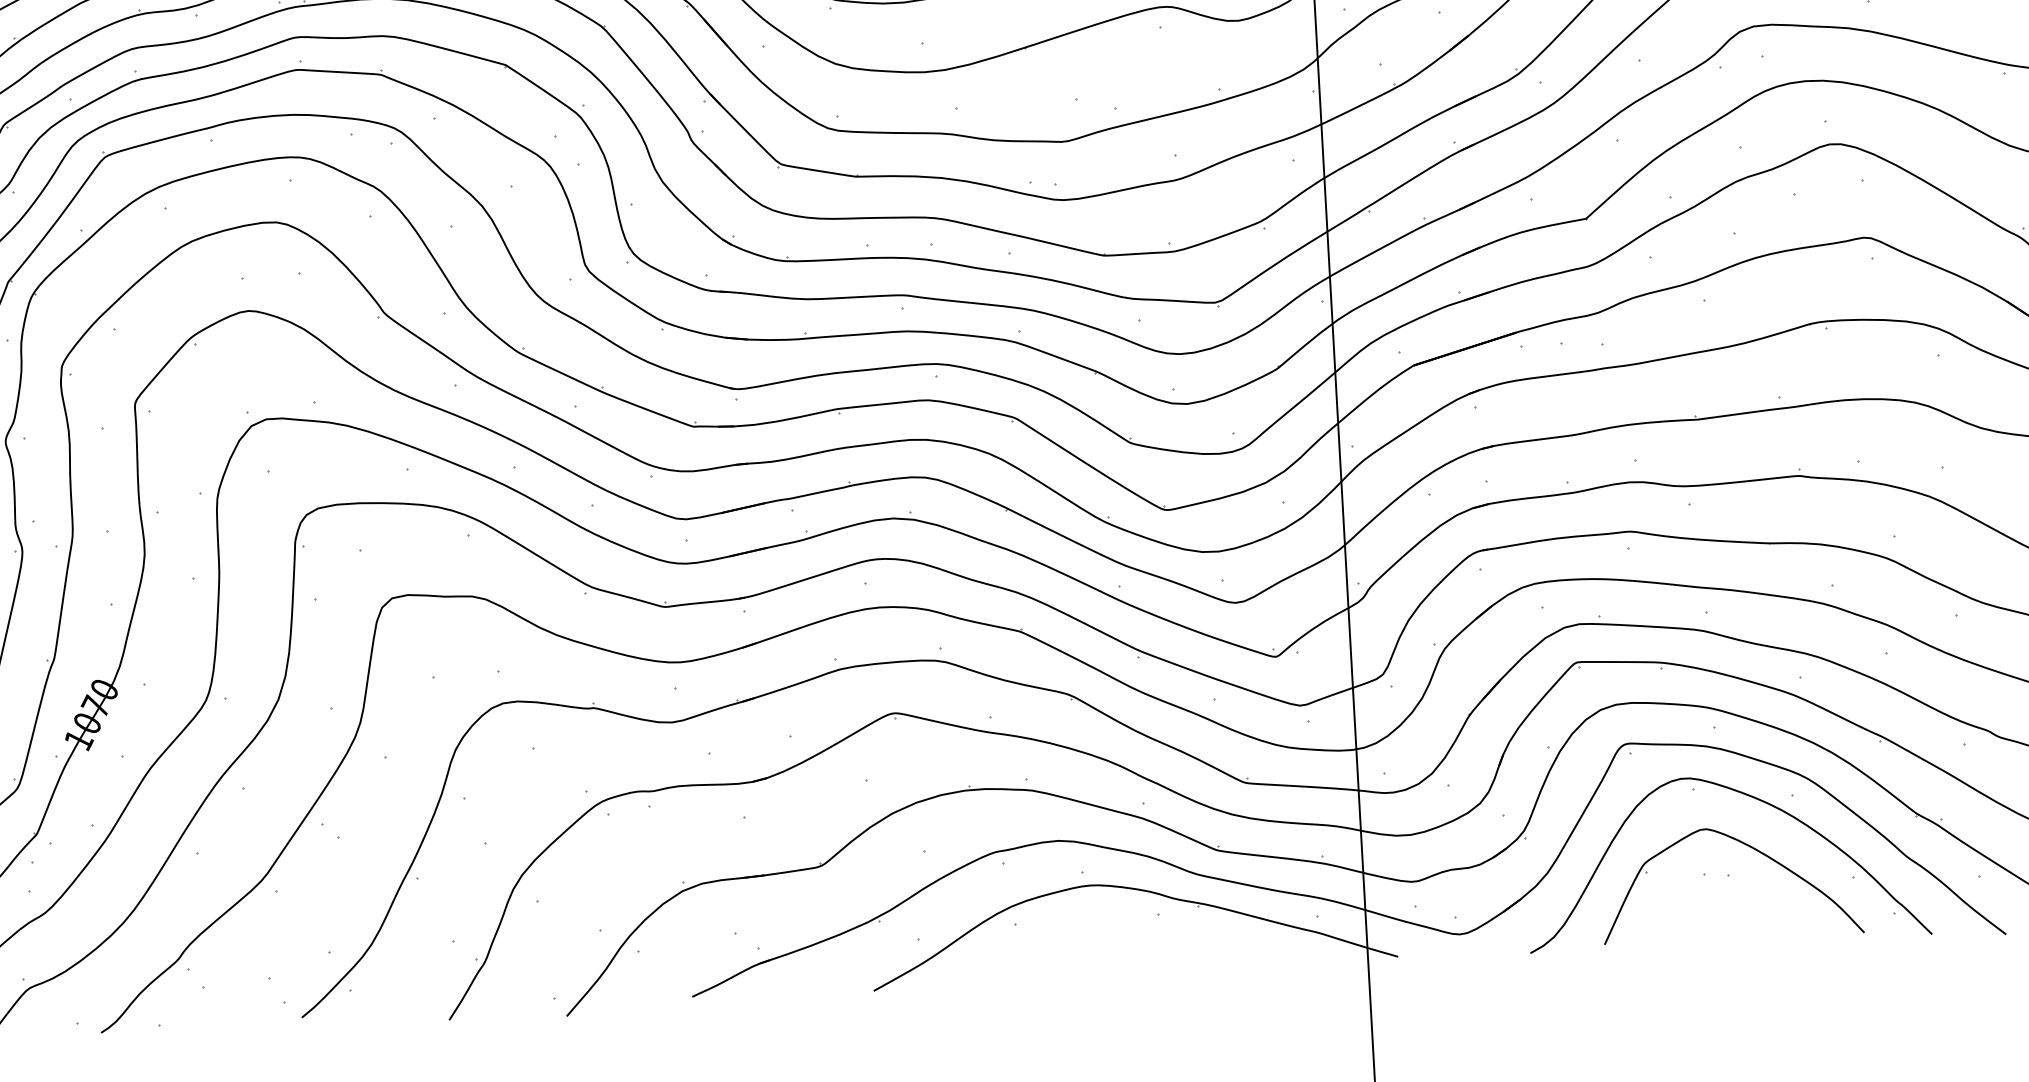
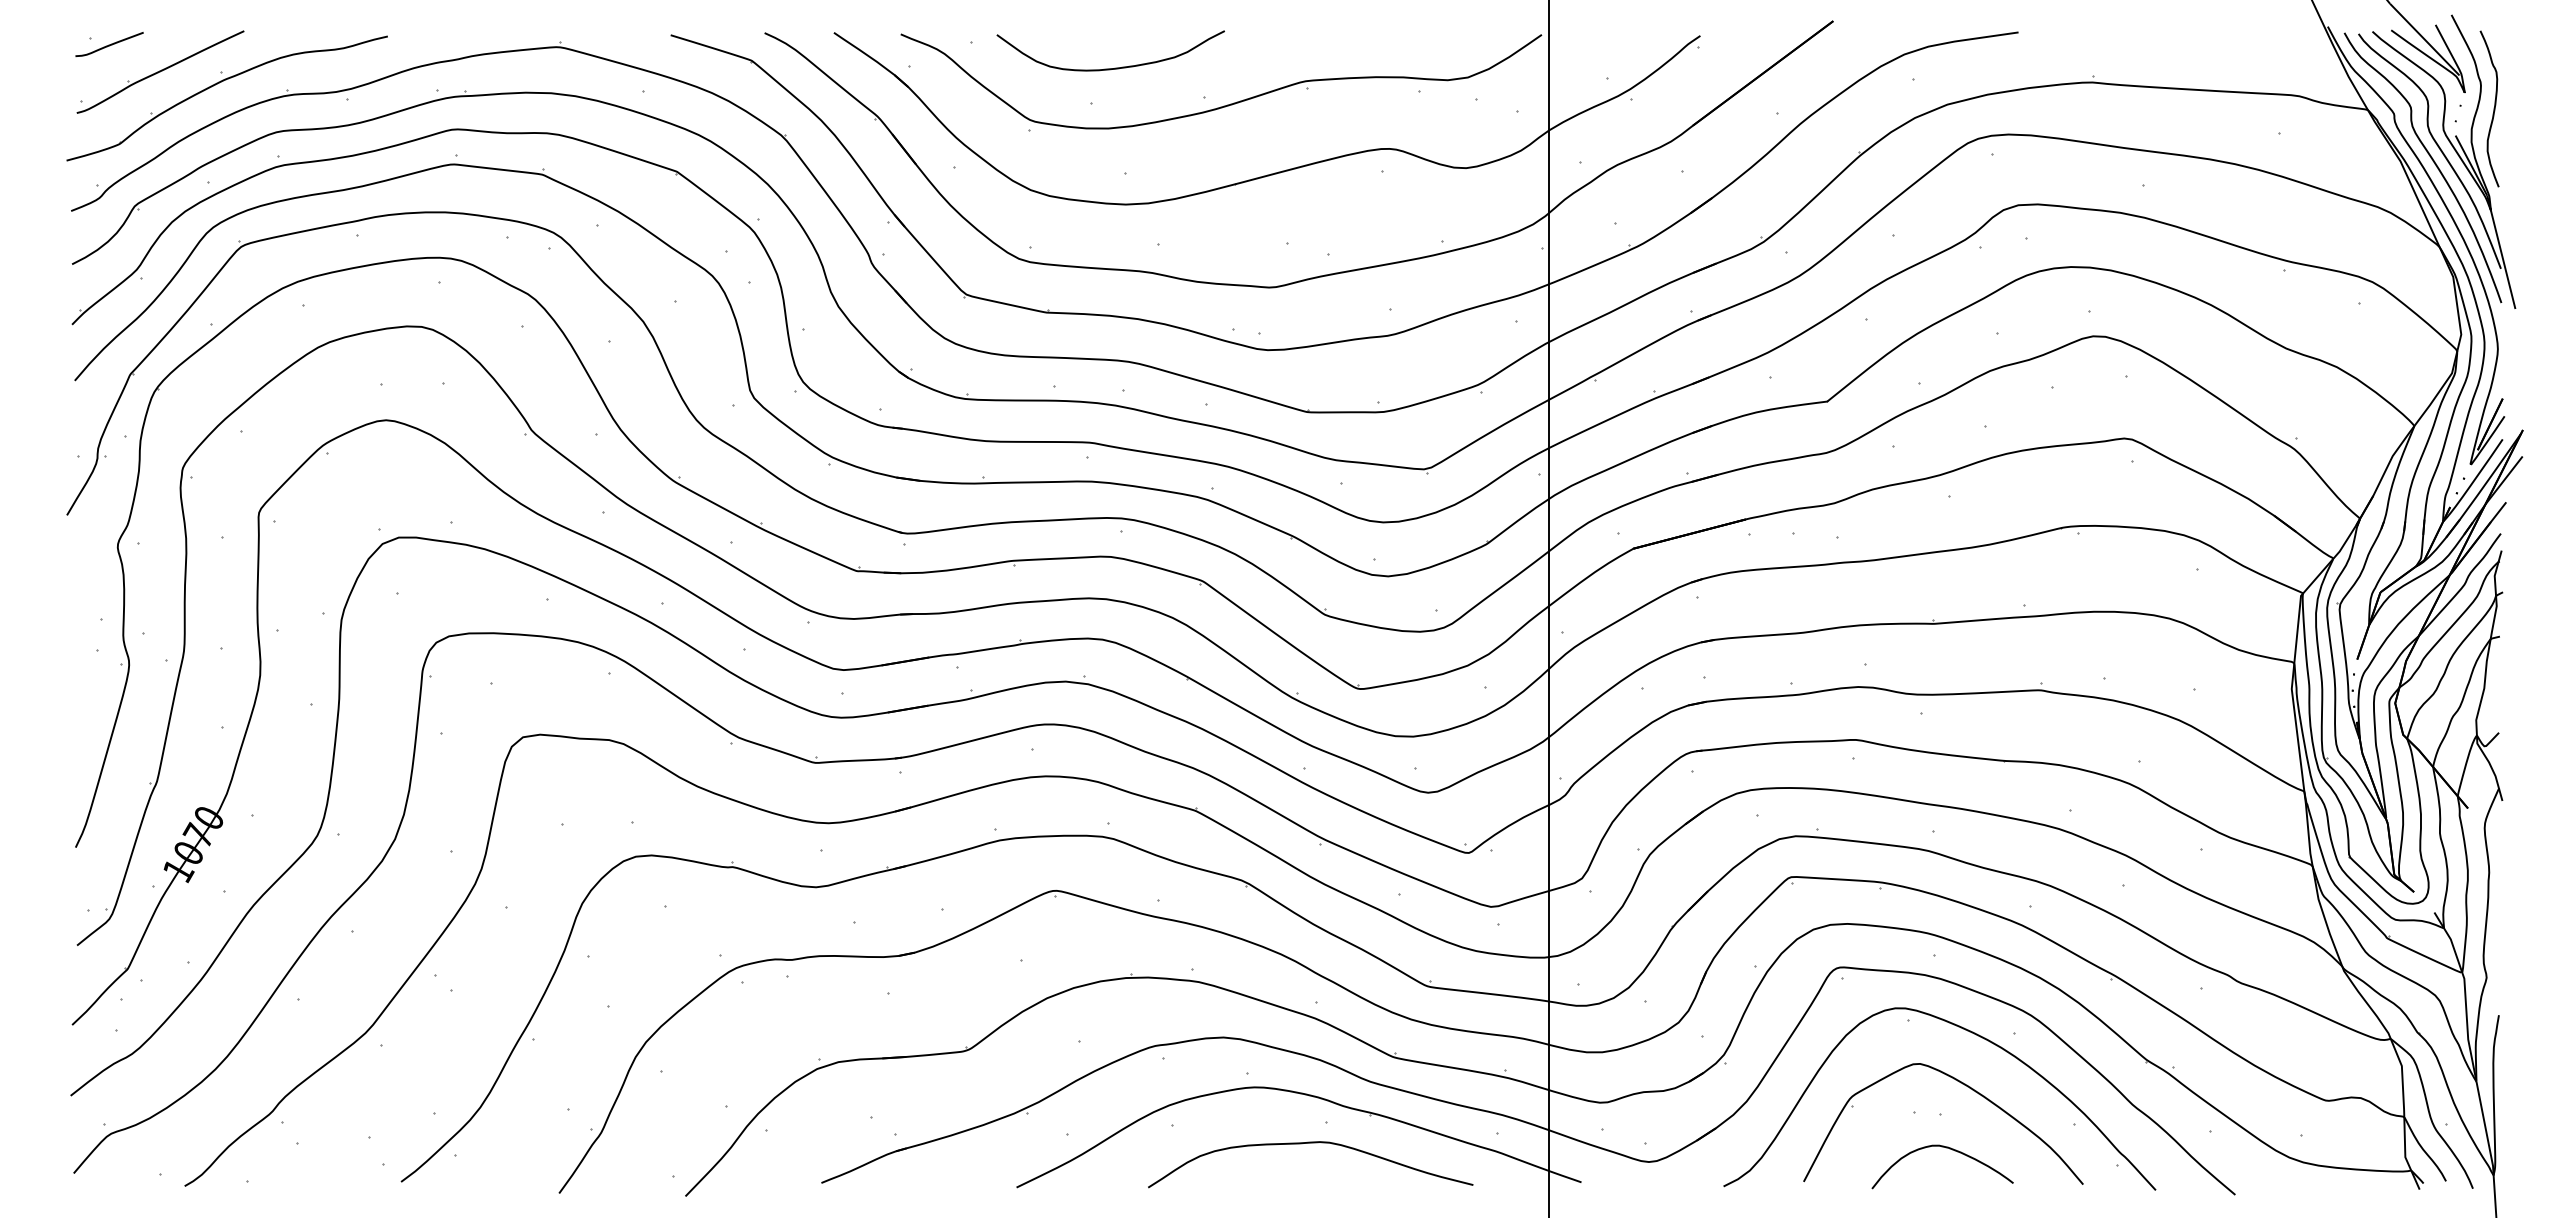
curve: (1738, 907) -> (1949, 1149), added
curve: (1144, 934) -> (1310, 1143), added

